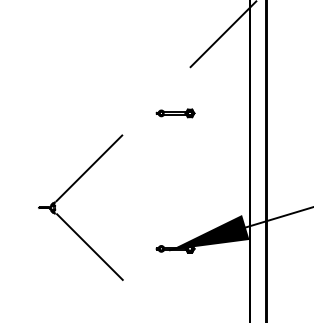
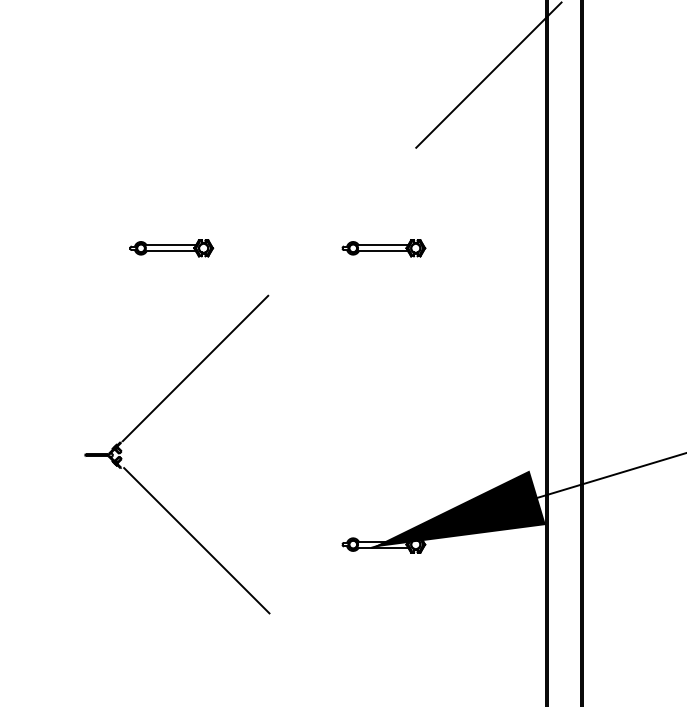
part: (78, 113) -> (171, 248), added

